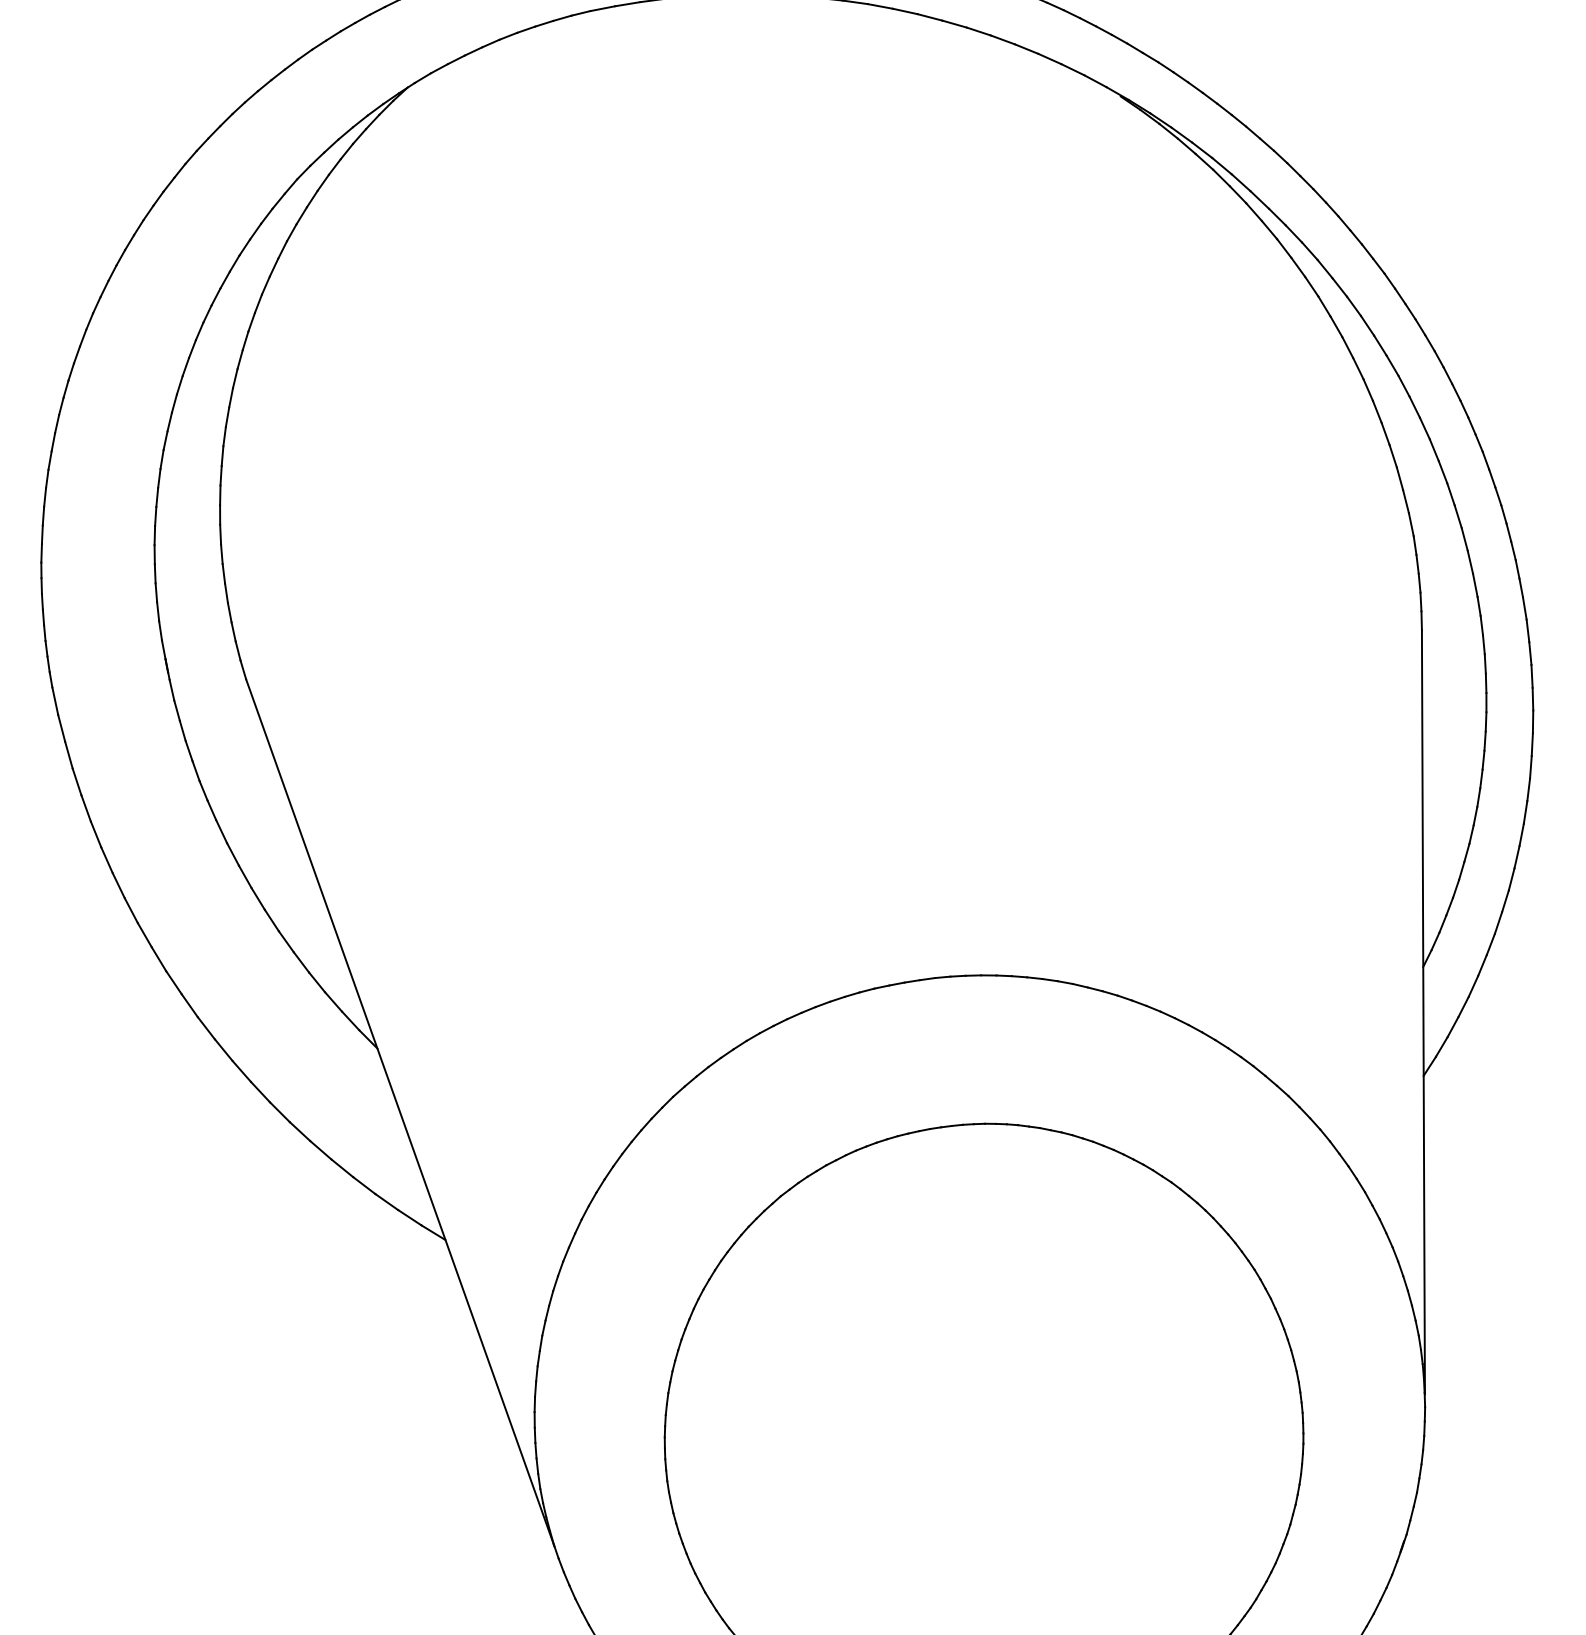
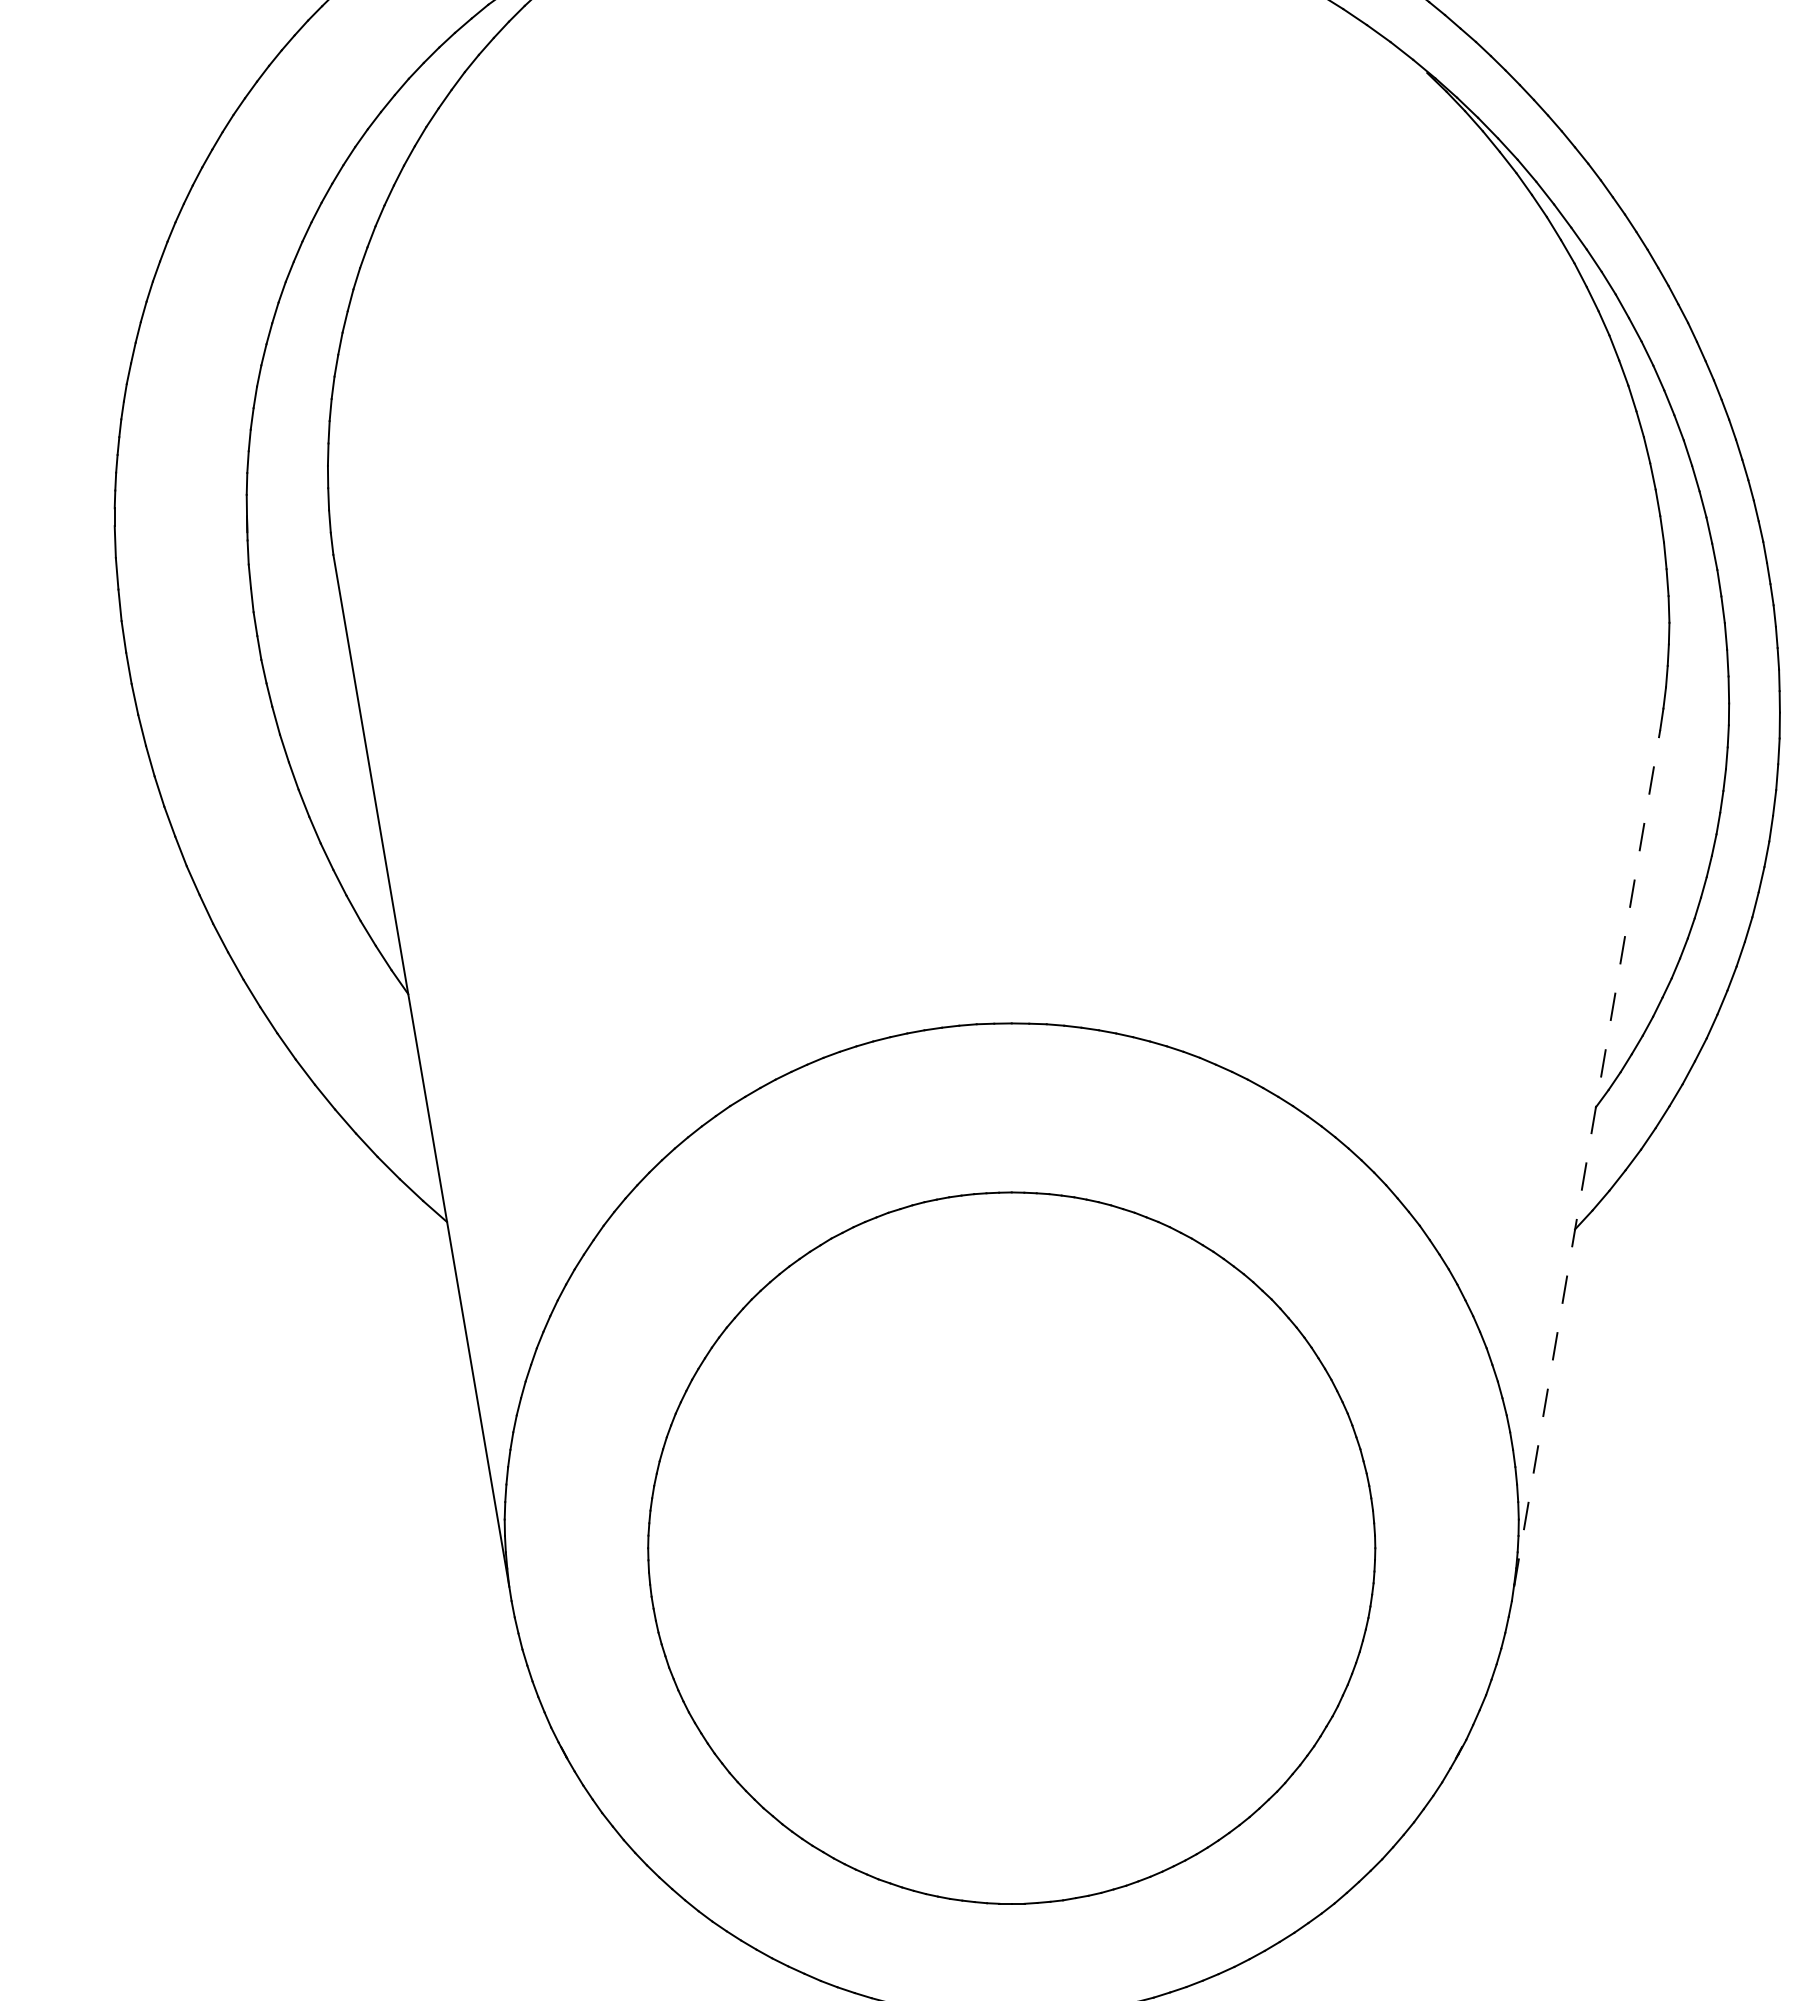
line: (1423, 1012) -> (1587, 1158), solid -> dashed

